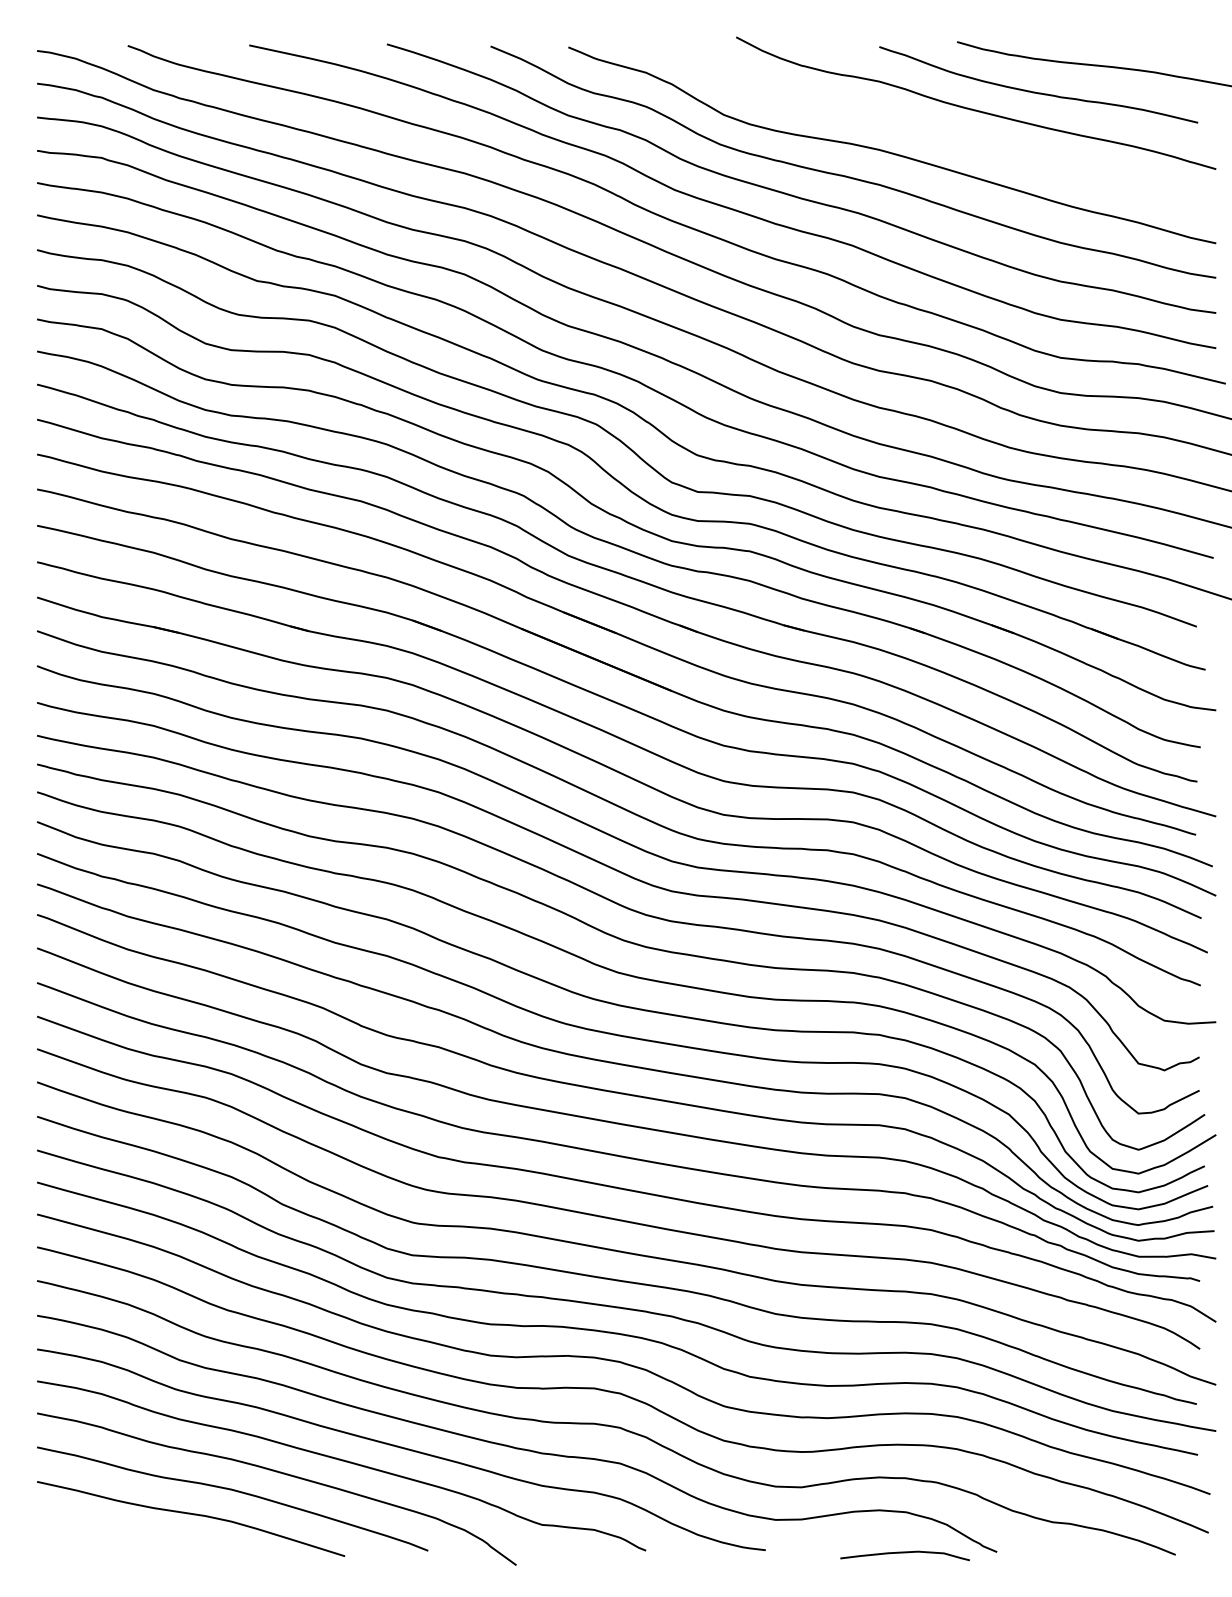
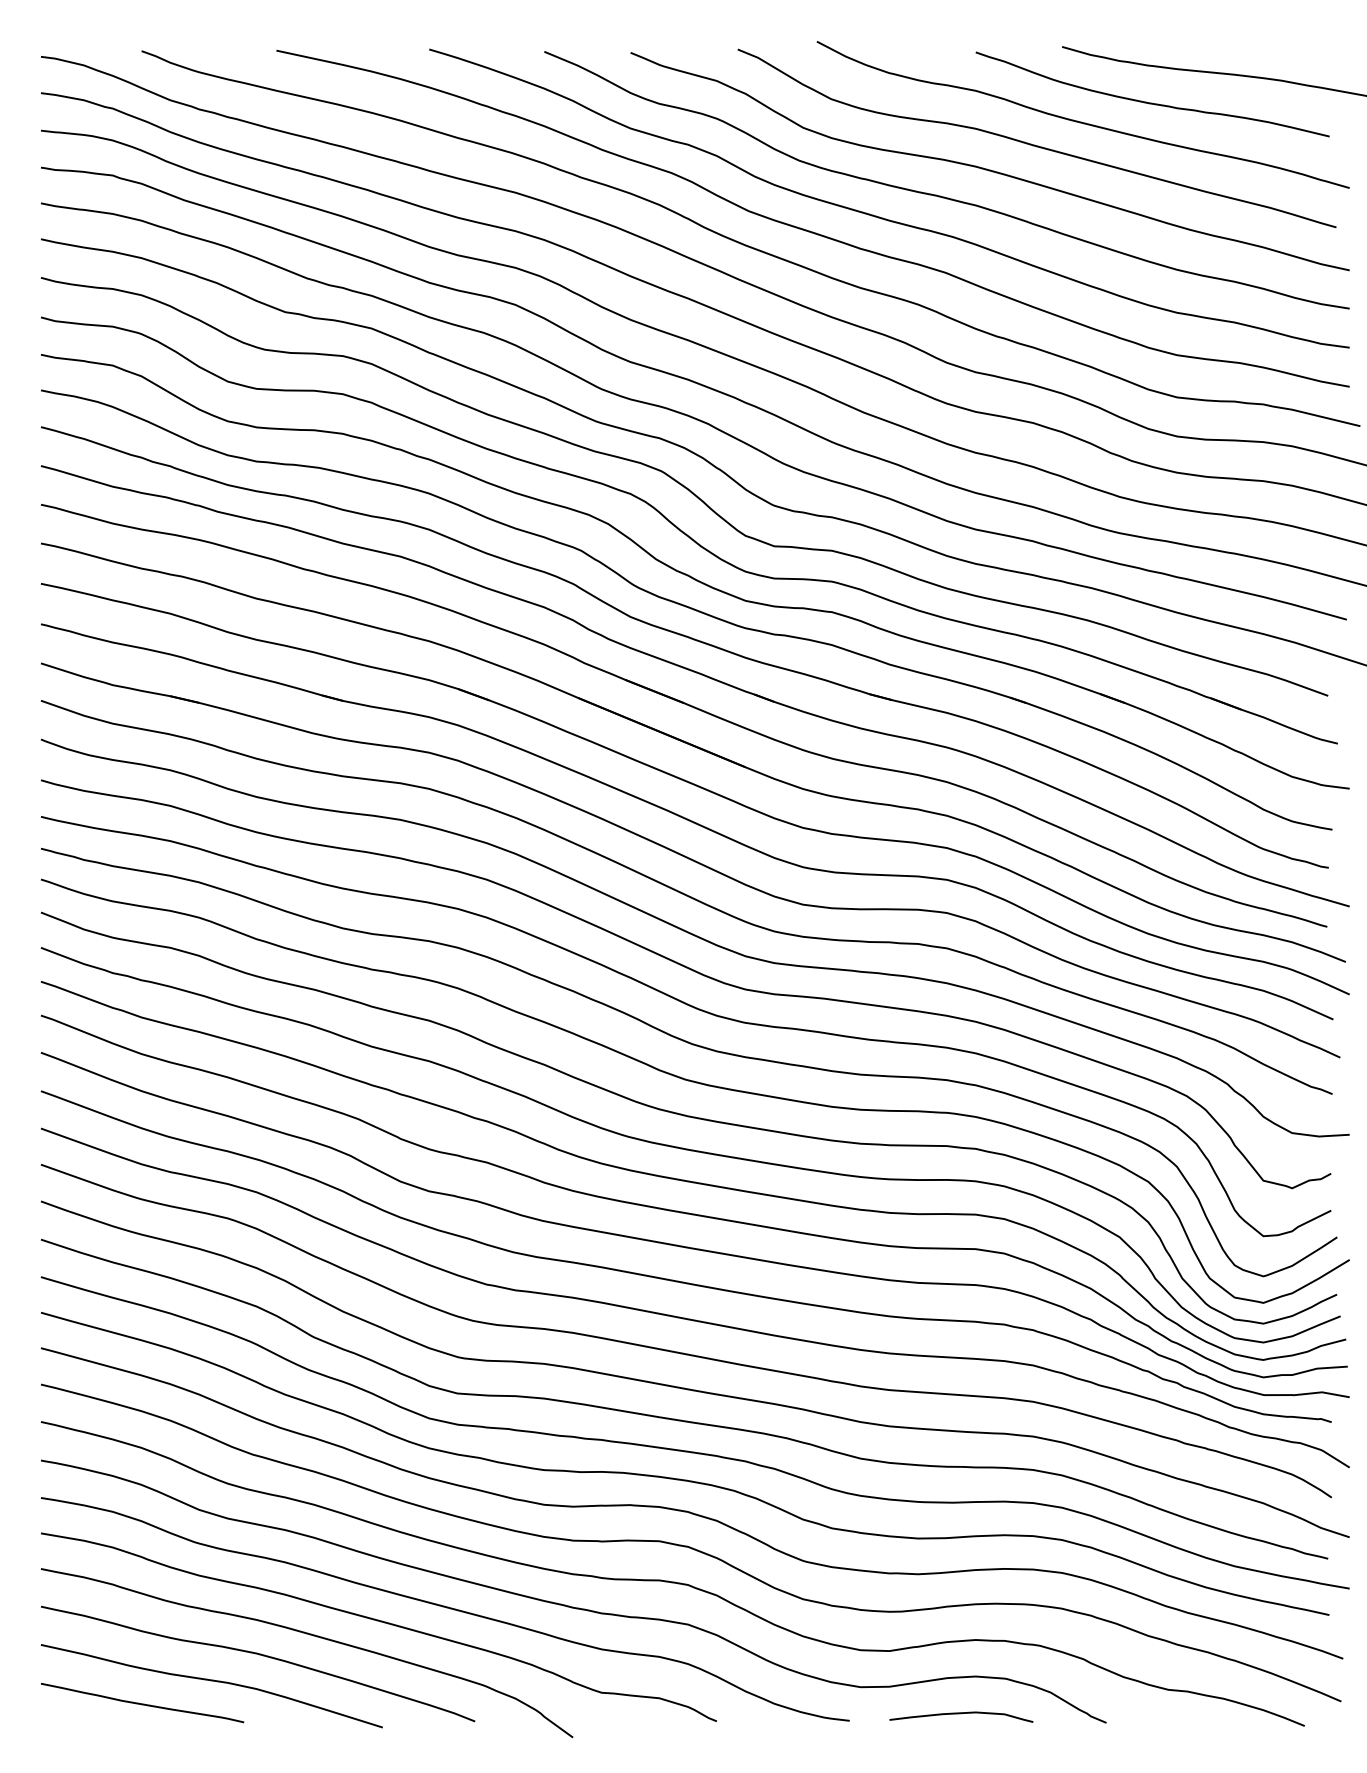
curve: (932, 129) -> (1034, 144), added
curve: (128, 1534) -> (142, 1703), added
curve: (905, 1553) -> (961, 1714), moved

